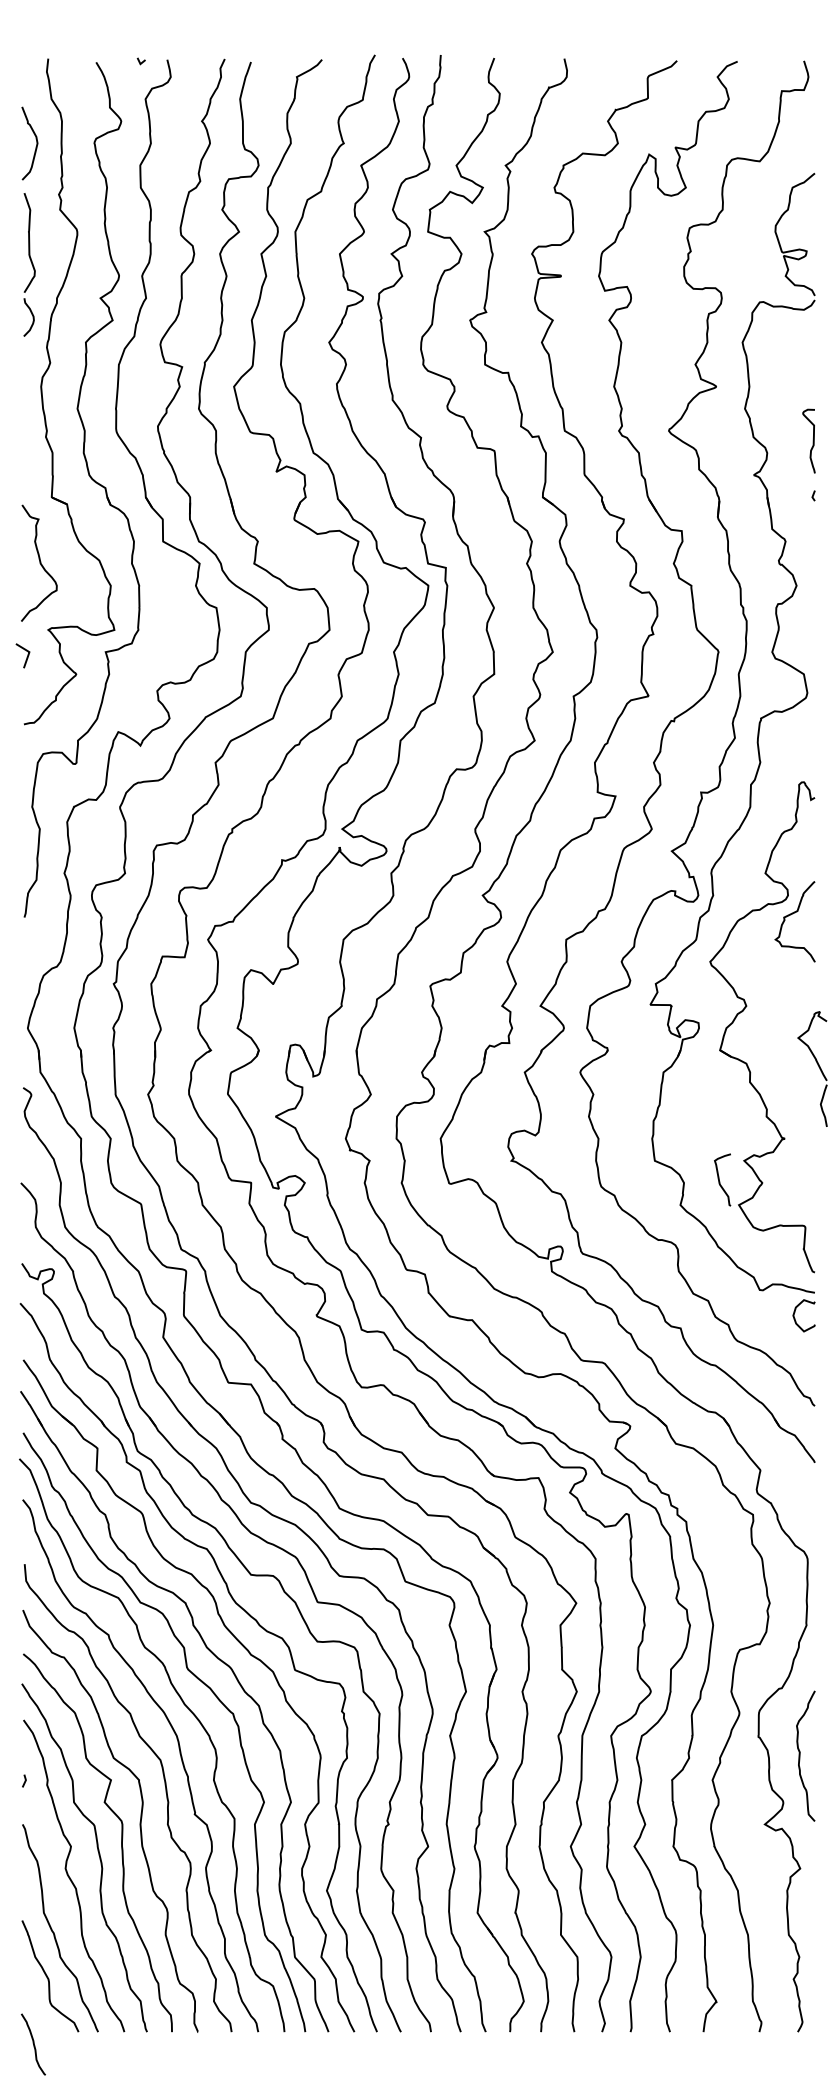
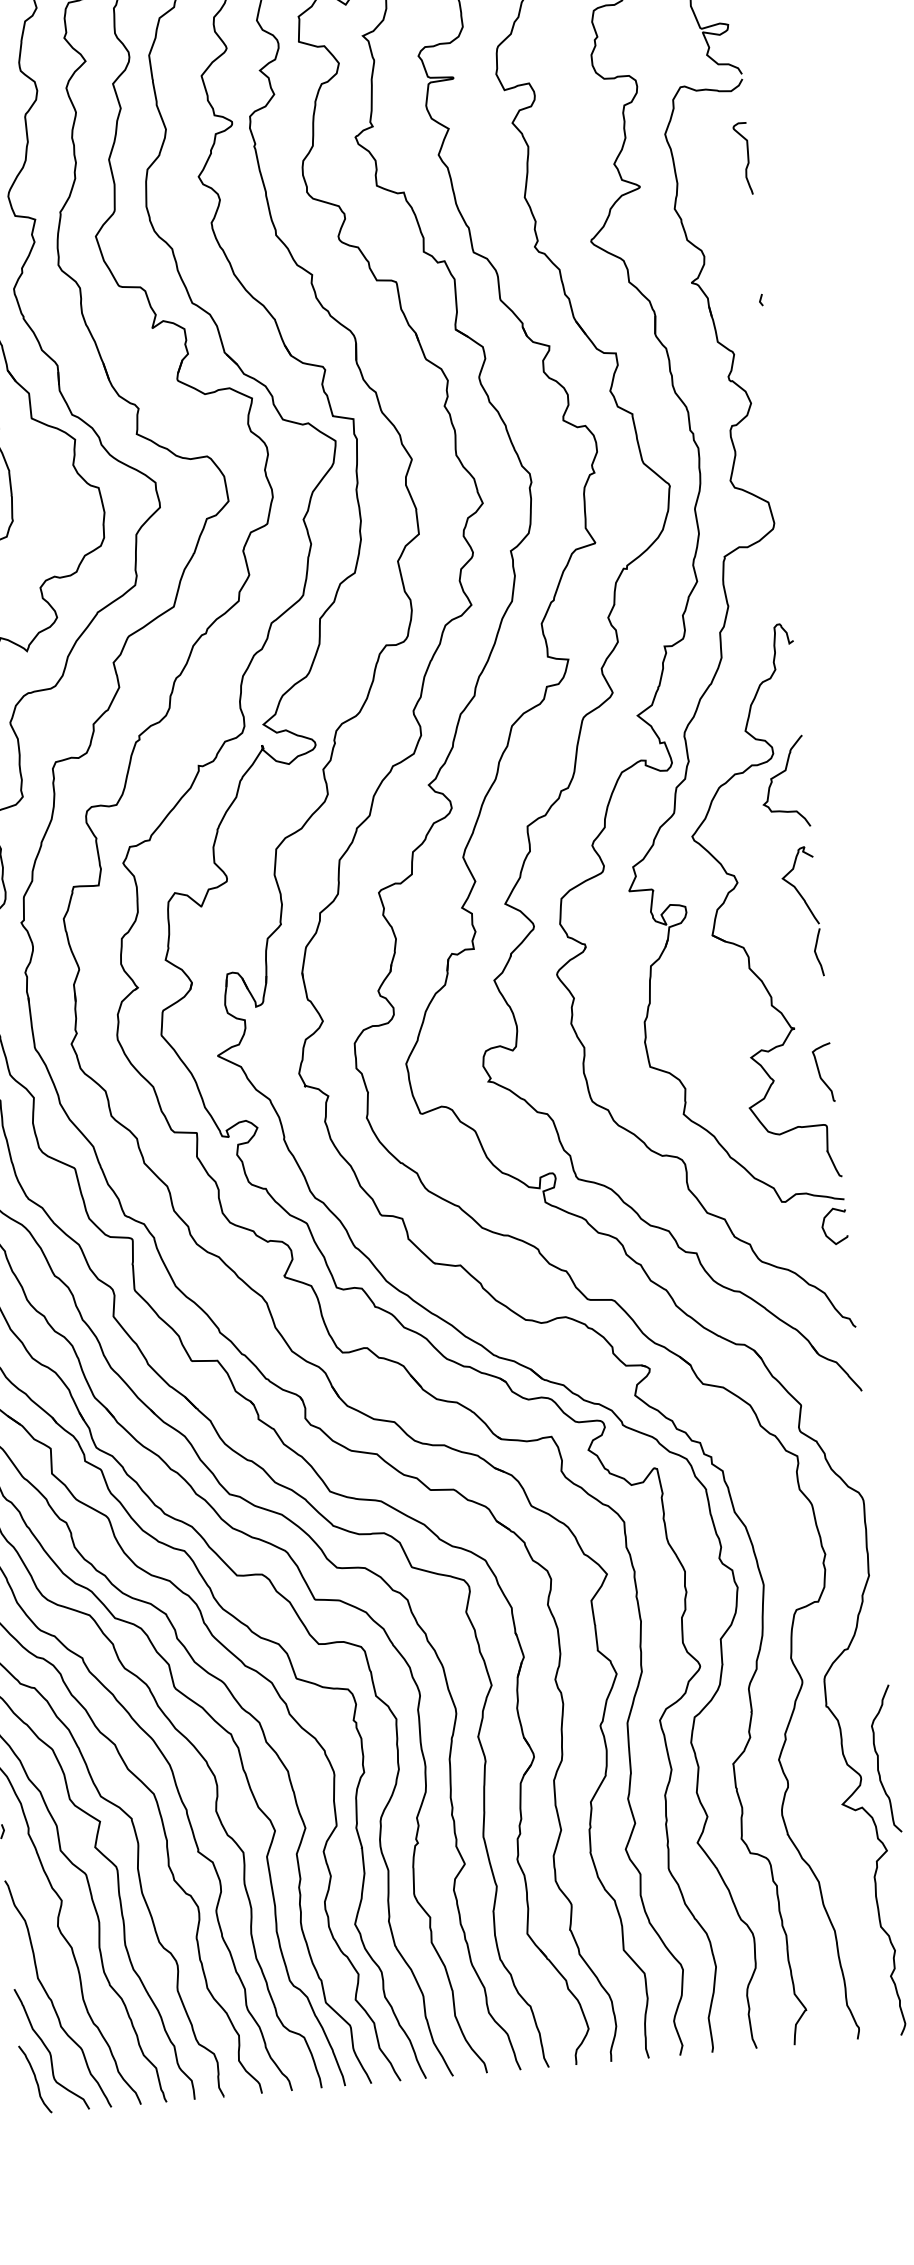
curve: (812, 440) -> (746, 157), moved
part: (812, 1068) -> (801, 911), moved
curve: (720, 1181) -> (821, 1074), moved
curve: (800, 1755) -> (878, 1759), moved
curve: (33, 2044) -> (35, 2079), moved

